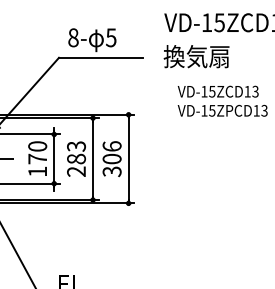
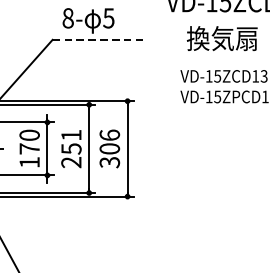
text: (196, 56) -> (222, 38), moved
line: (100, 57) -> (97, 39), solid -> dashed
text: (76, 152) -> (71, 141), 283 -> 251

